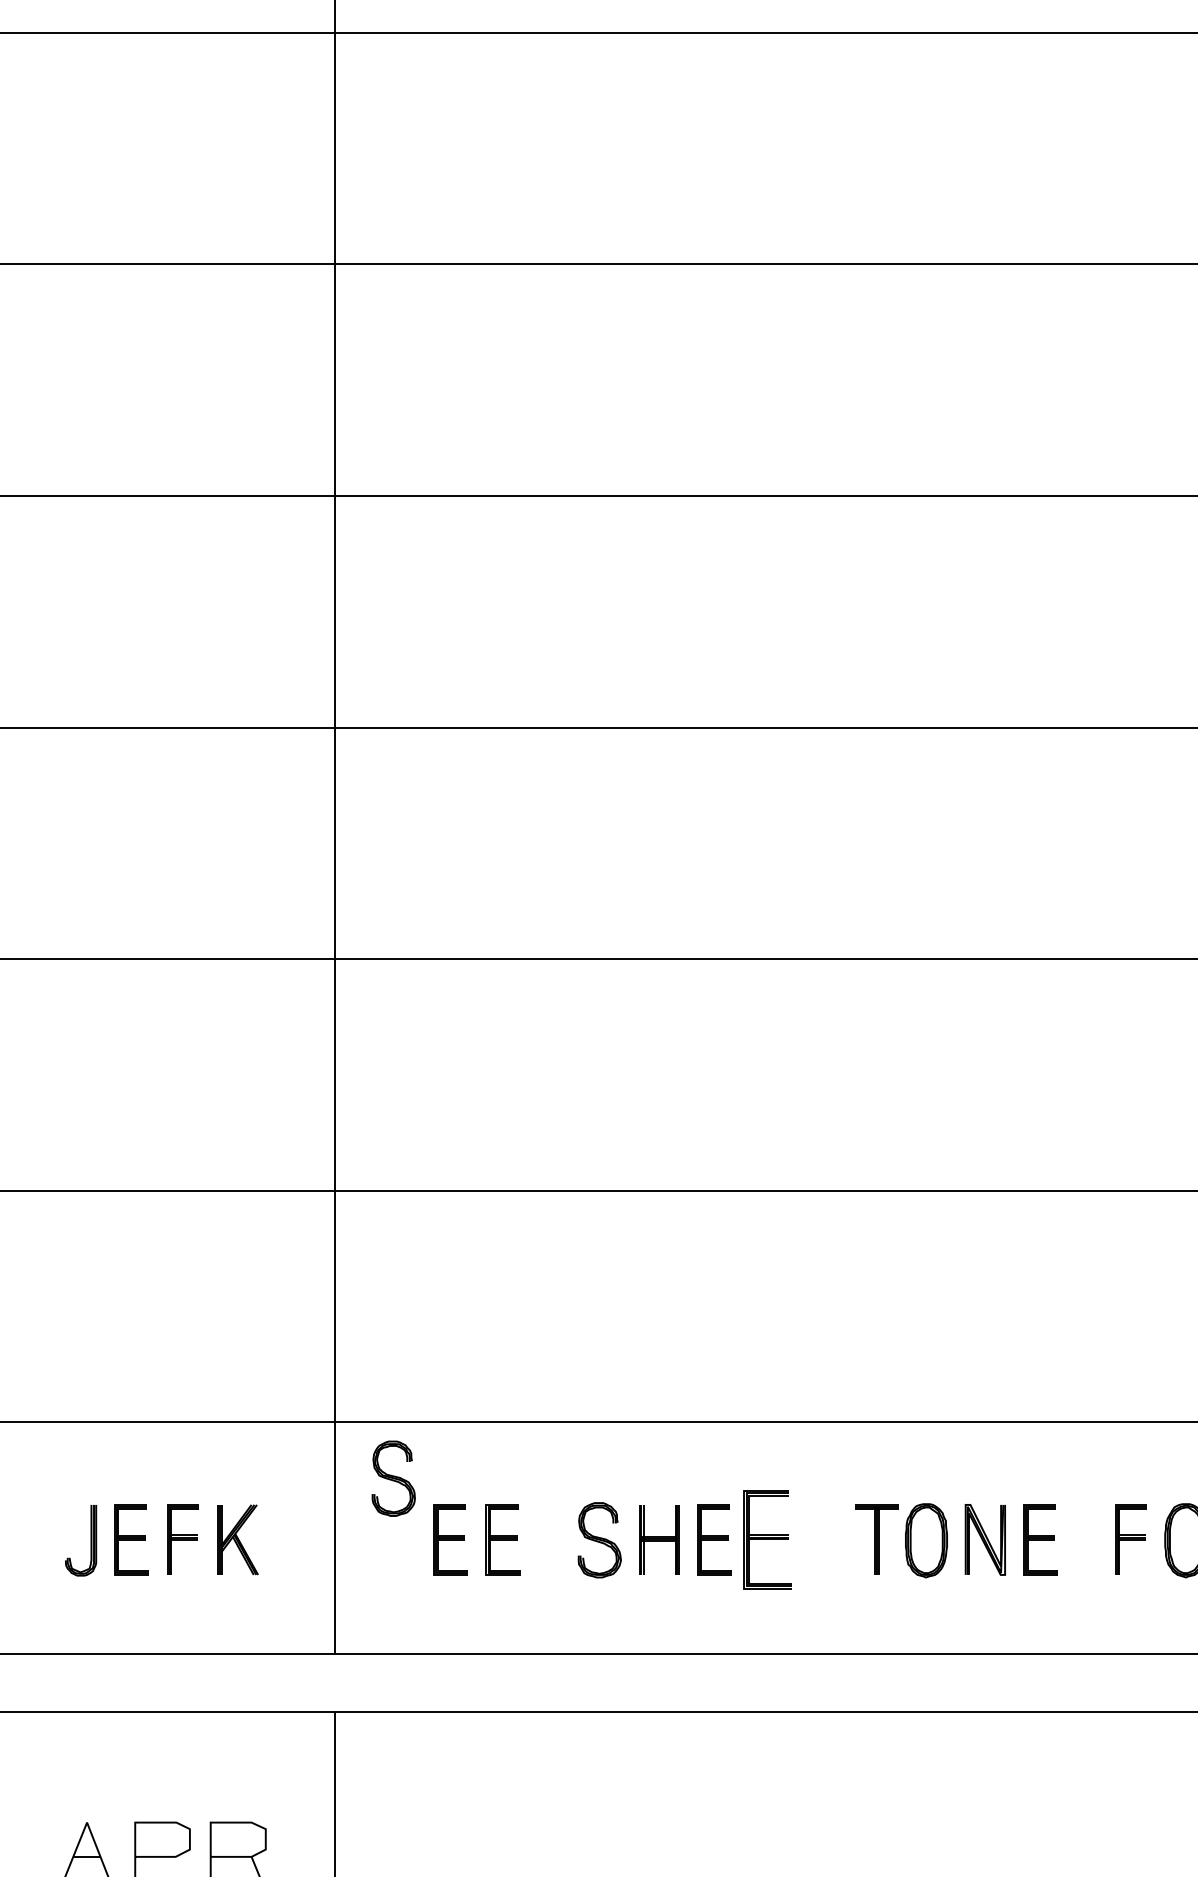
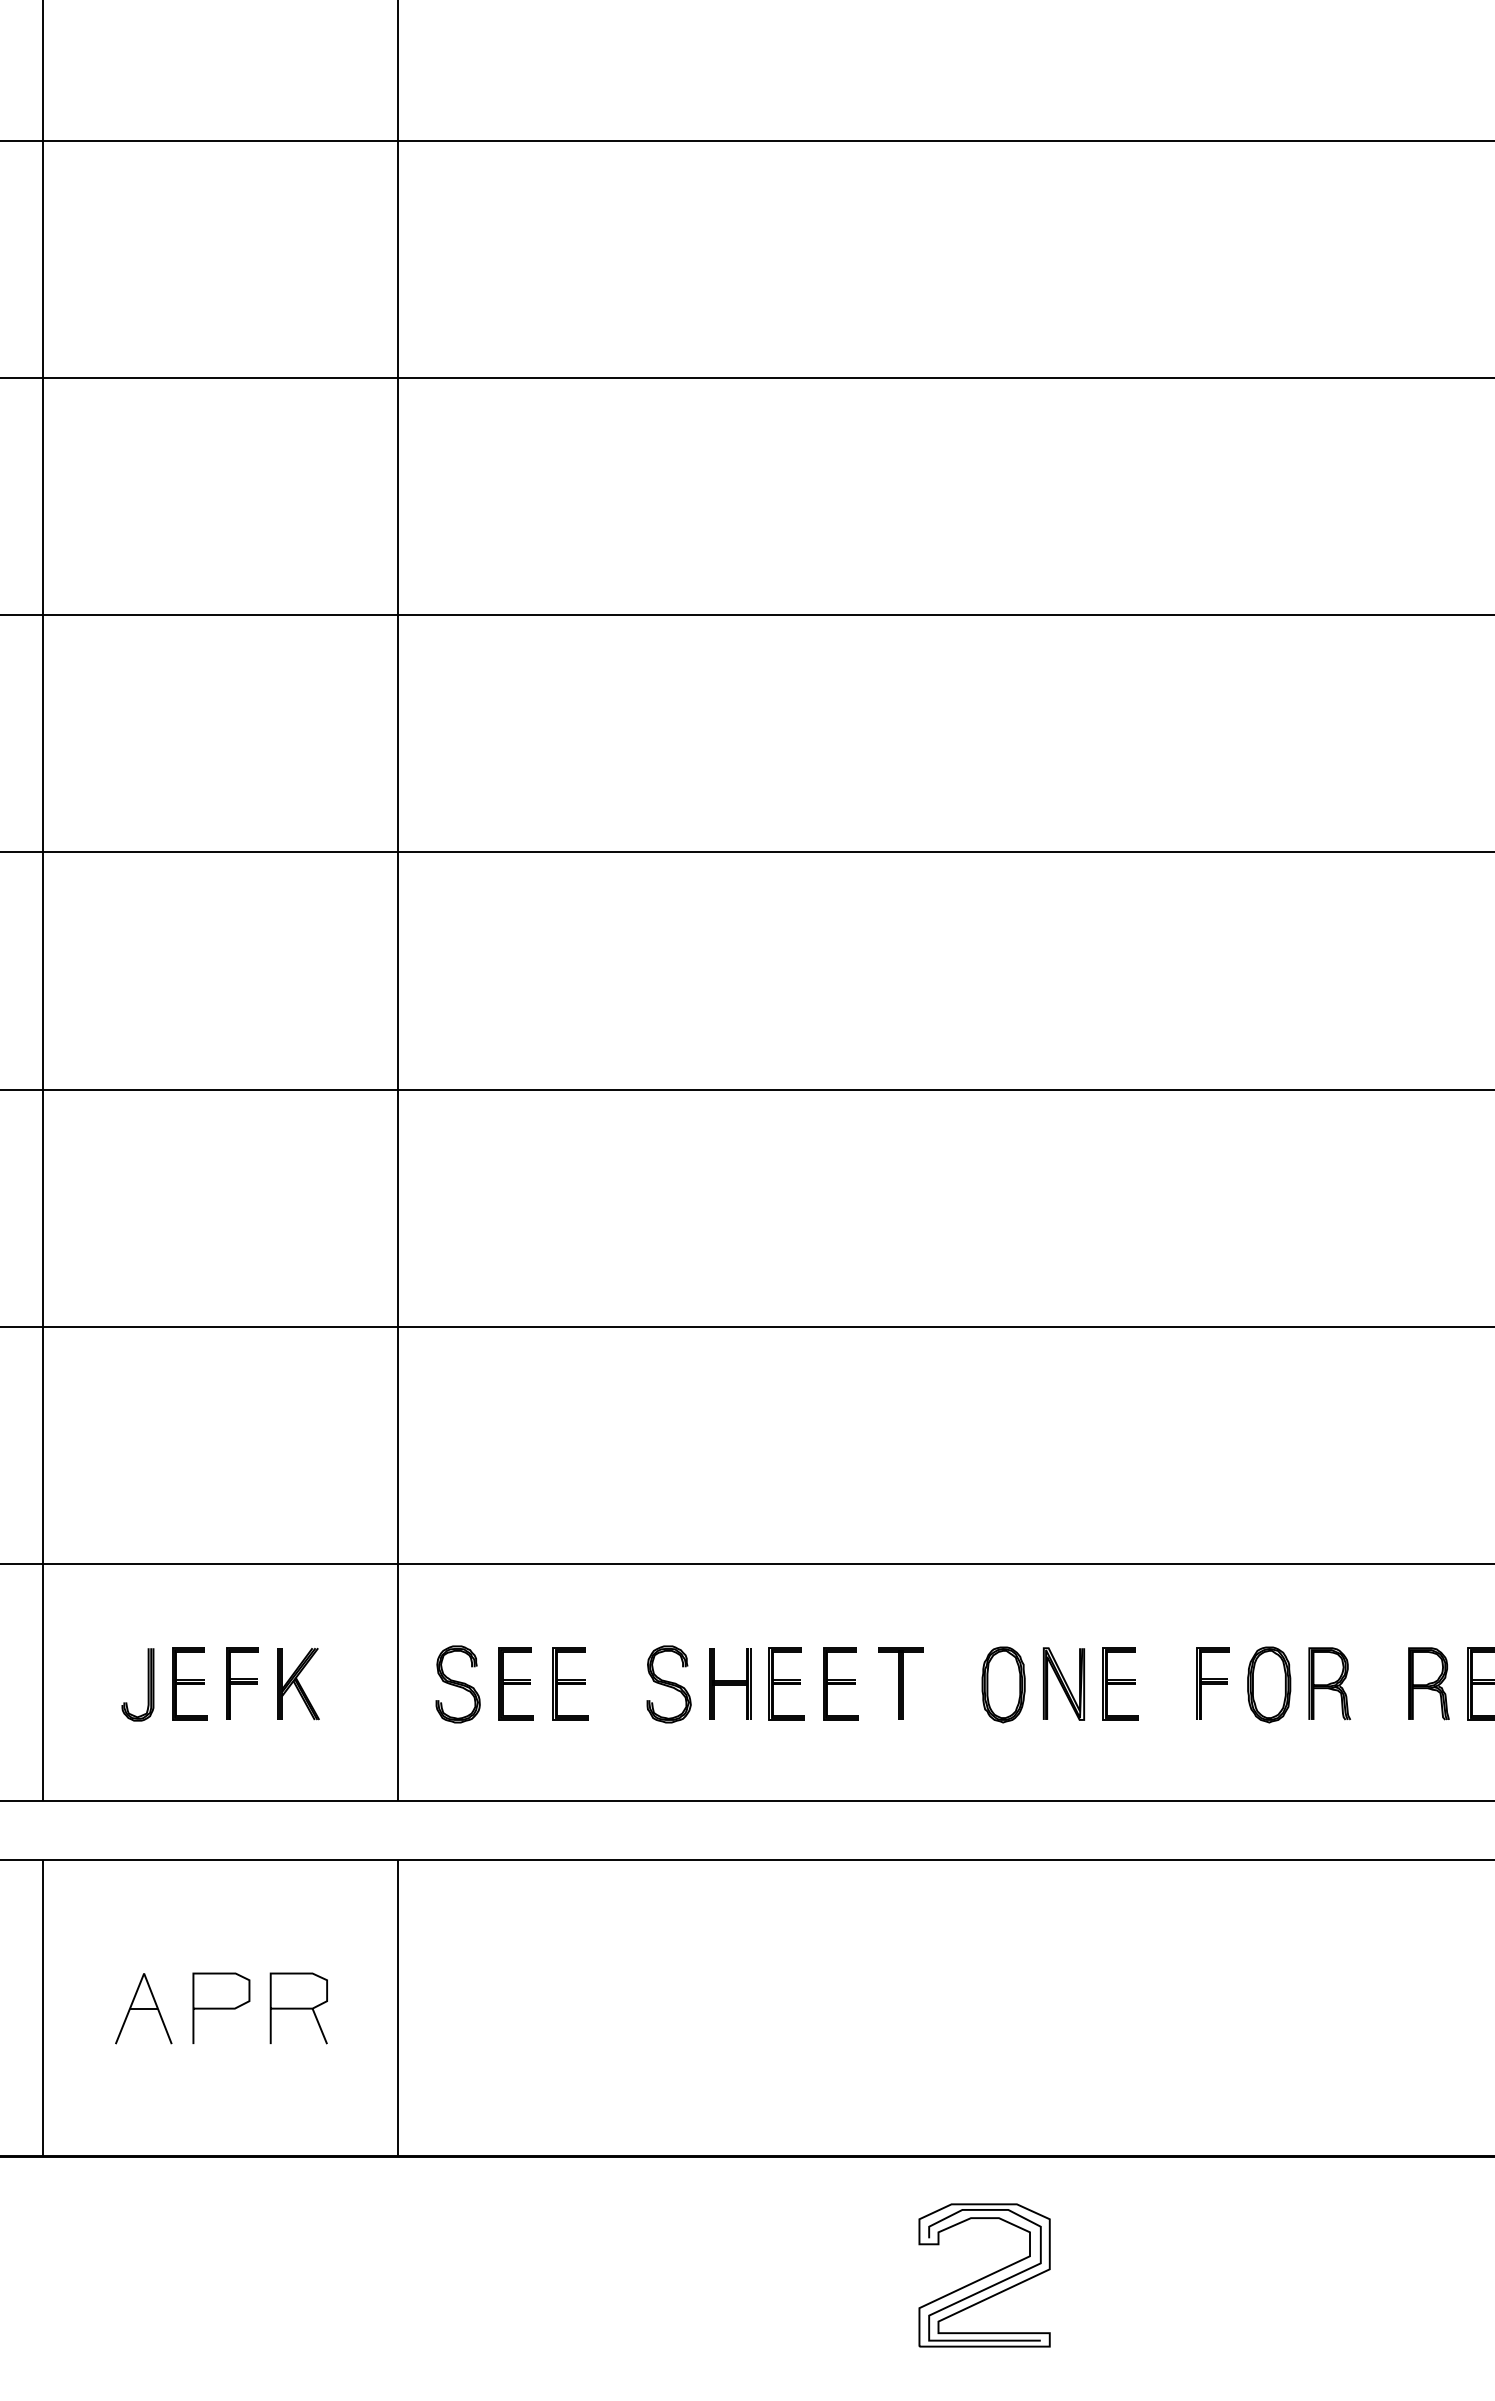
part: (393, 1478) -> (457, 1684), moved
part: (767, 1539) -> (840, 1683), size x0.71
part: (876, 1539) -> (900, 1683), moved

